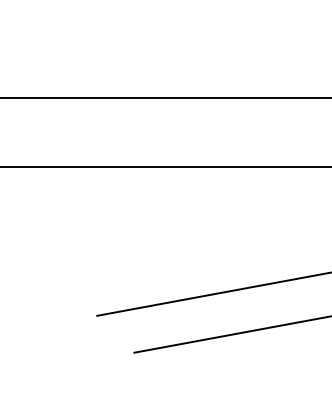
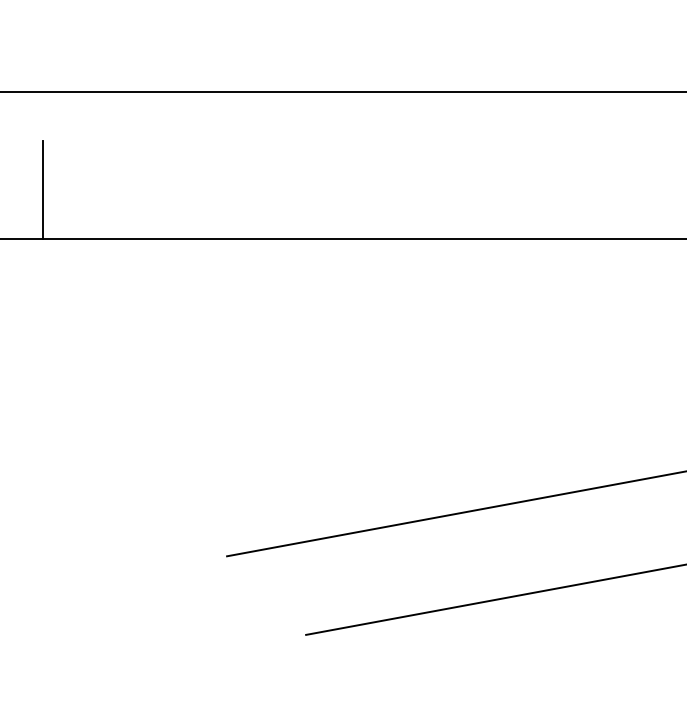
line: (10, 143) -> (42, 189), added

